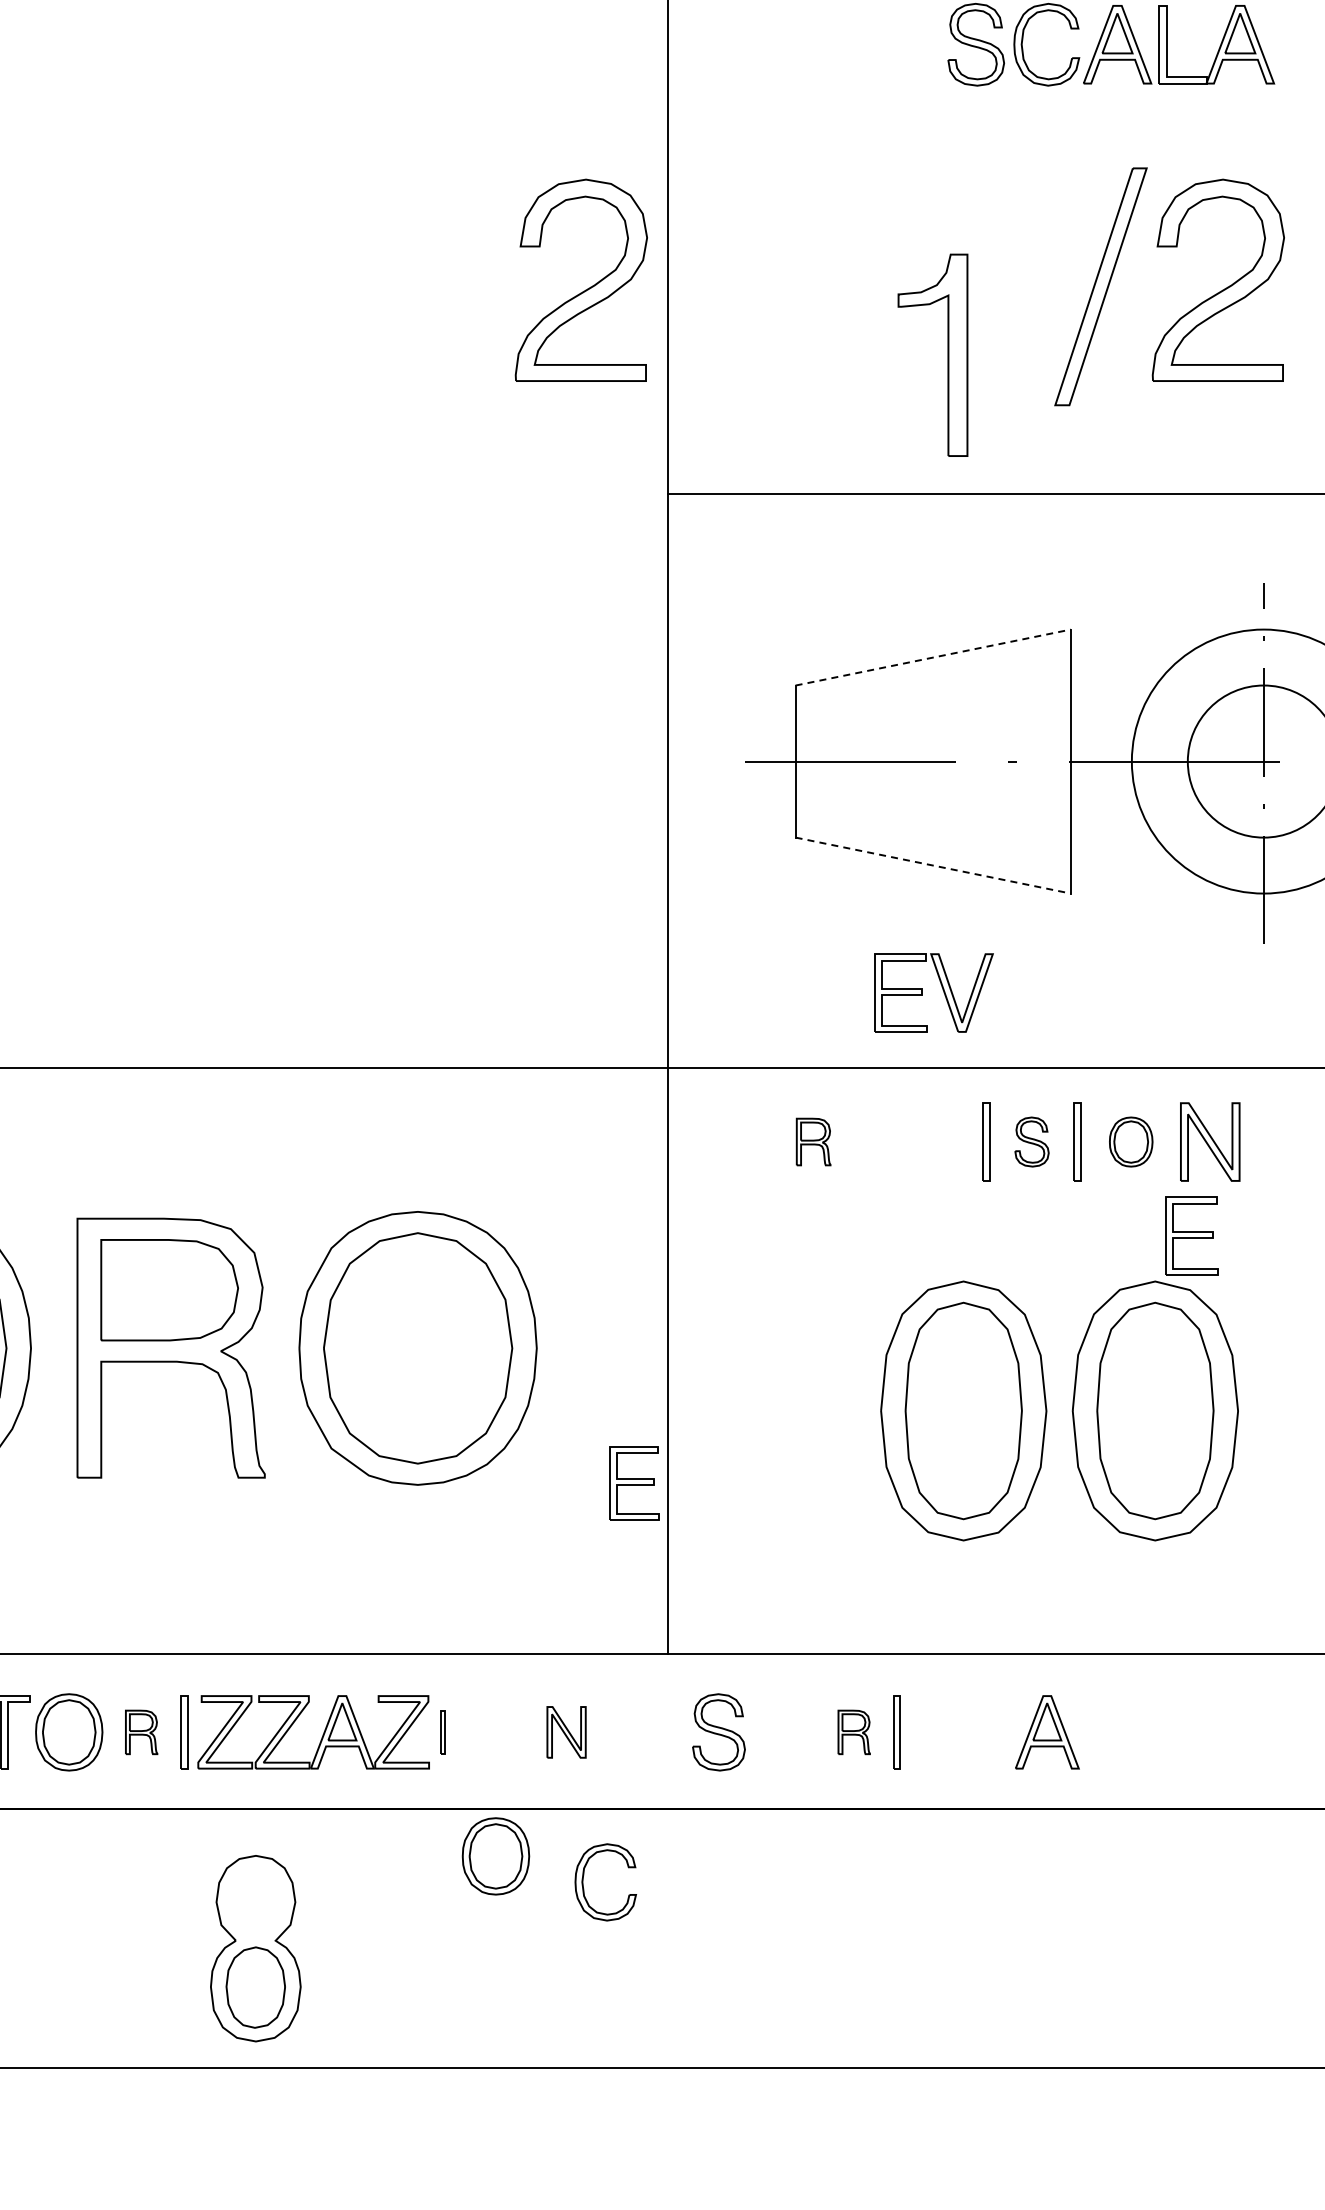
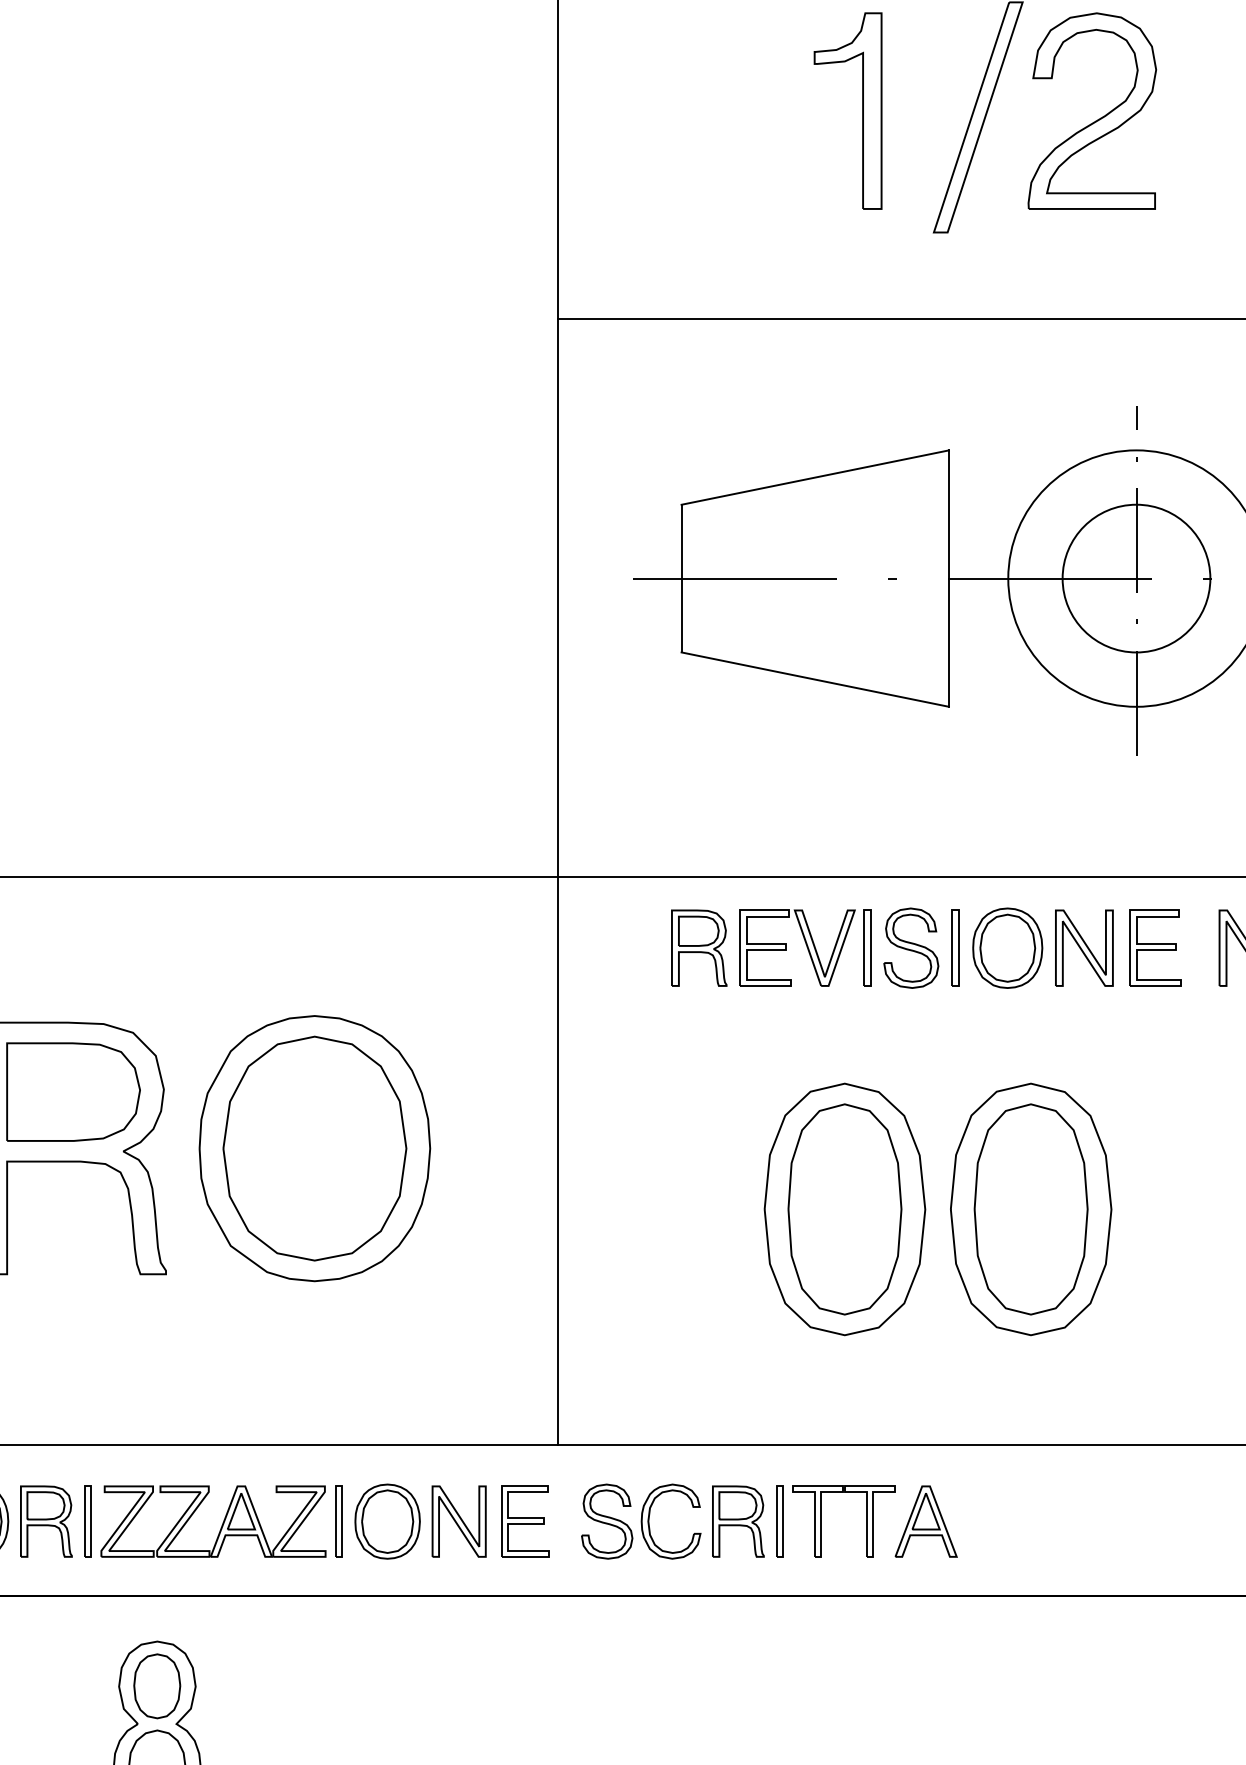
part: (585, 289) -> (477, 120), removed
part: (947, 354) -> (862, 110), moved
line: (933, 657) -> (815, 477), dashed -> solid
line: (933, 865) -> (815, 679), dashed -> solid
part: (942, 990) -> (805, 945), moved
part: (813, 1141) -> (699, 947), size x1.67
part: (1031, 1141) -> (910, 947), size x1.67
part: (1130, 1141) -> (1006, 947), size x1.67
part: (1191, 1235) -> (1154, 947), moved
part: (634, 1483) -> (525, 1521), moved
part: (141, 1732) -> (46, 1521), size x1.67
part: (442, 1732) -> (338, 1521), size x1.67
part: (566, 1732) -> (459, 1521), size x1.43
part: (854, 1732) -> (738, 1521), size x1.67
part: (939, 1732) -> (821, 1521), added
part: (495, 1856) -> (387, 1521), moved
part: (584, 1888) -> (650, 1527), moved
part: (255, 1901) -> (156, 1685), added

